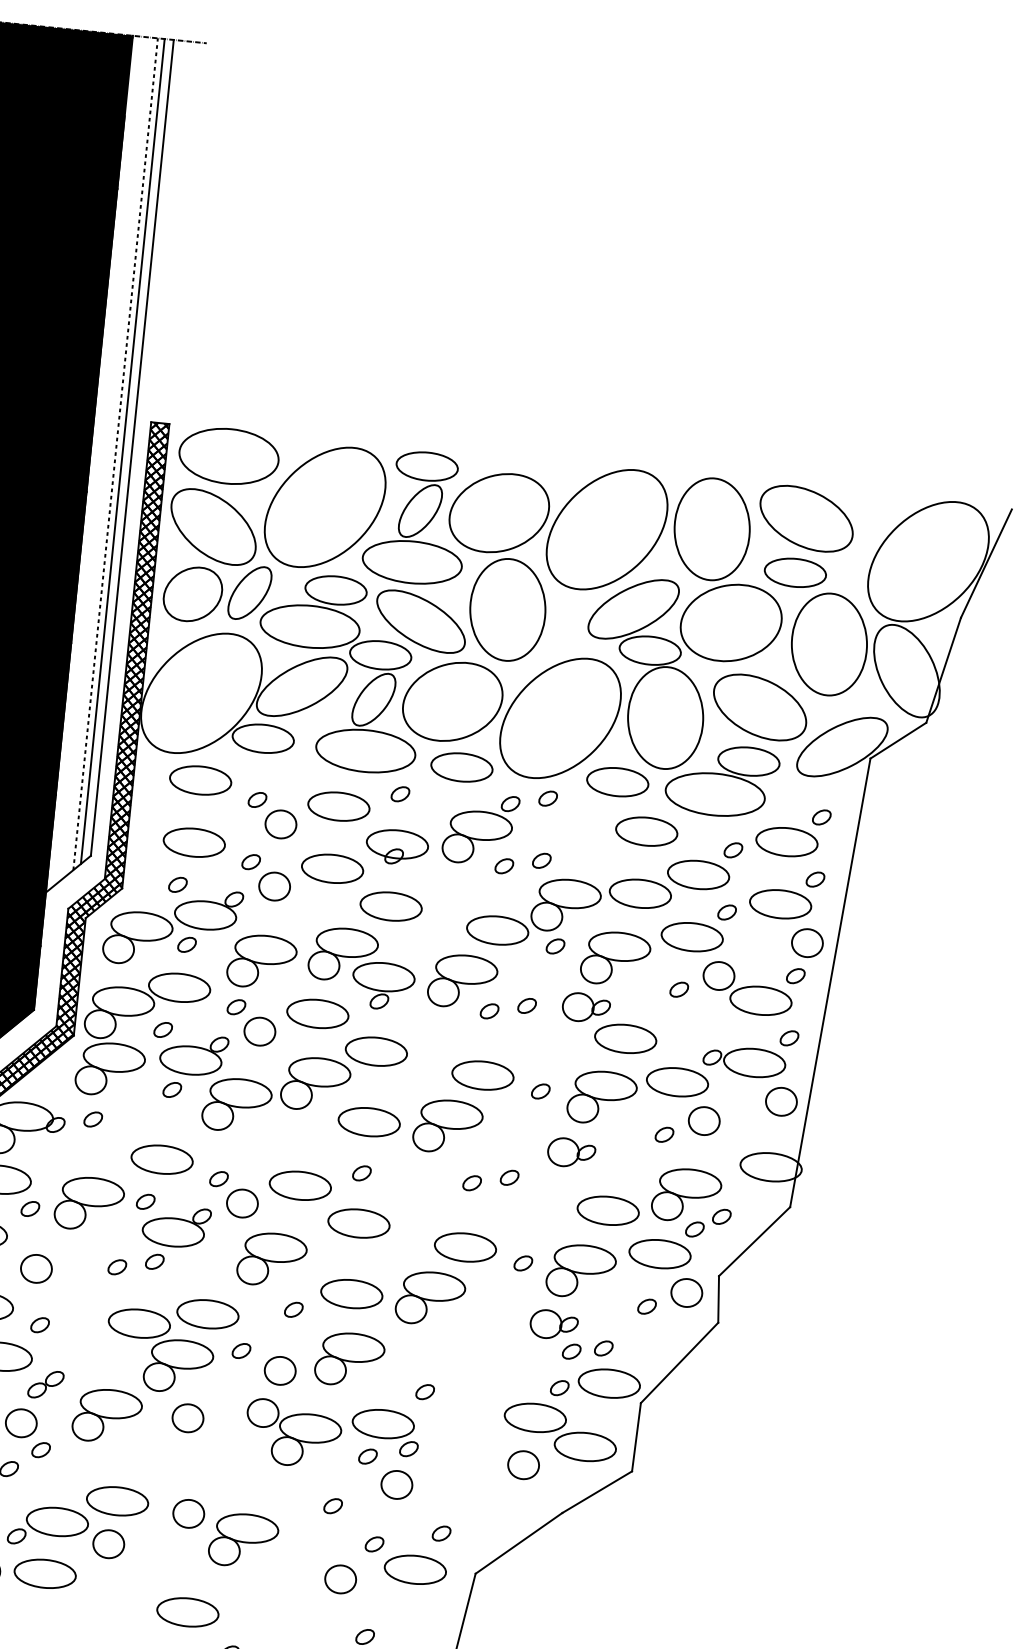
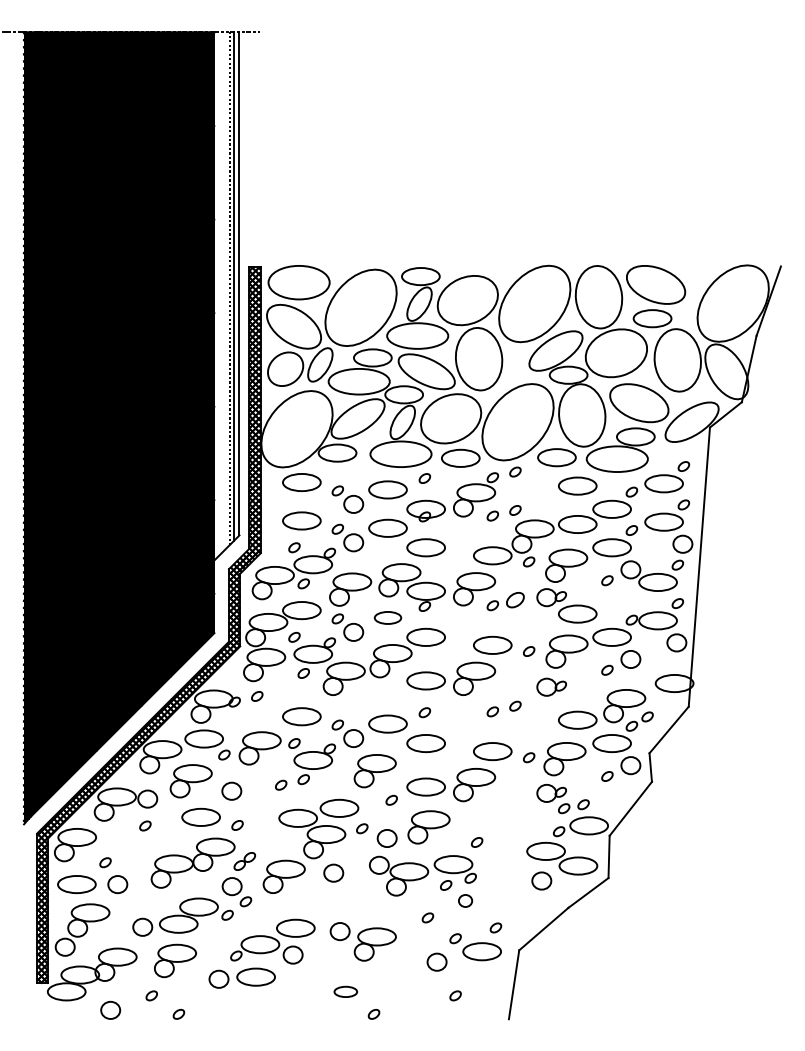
part: (527, 1005) -> (515, 599), size x1.6
part: (317, 1013) -> (387, 617), size x0.7
part: (396, 1484) -> (465, 900), size x0.7
part: (187, 1611) -> (345, 991), size x0.6

